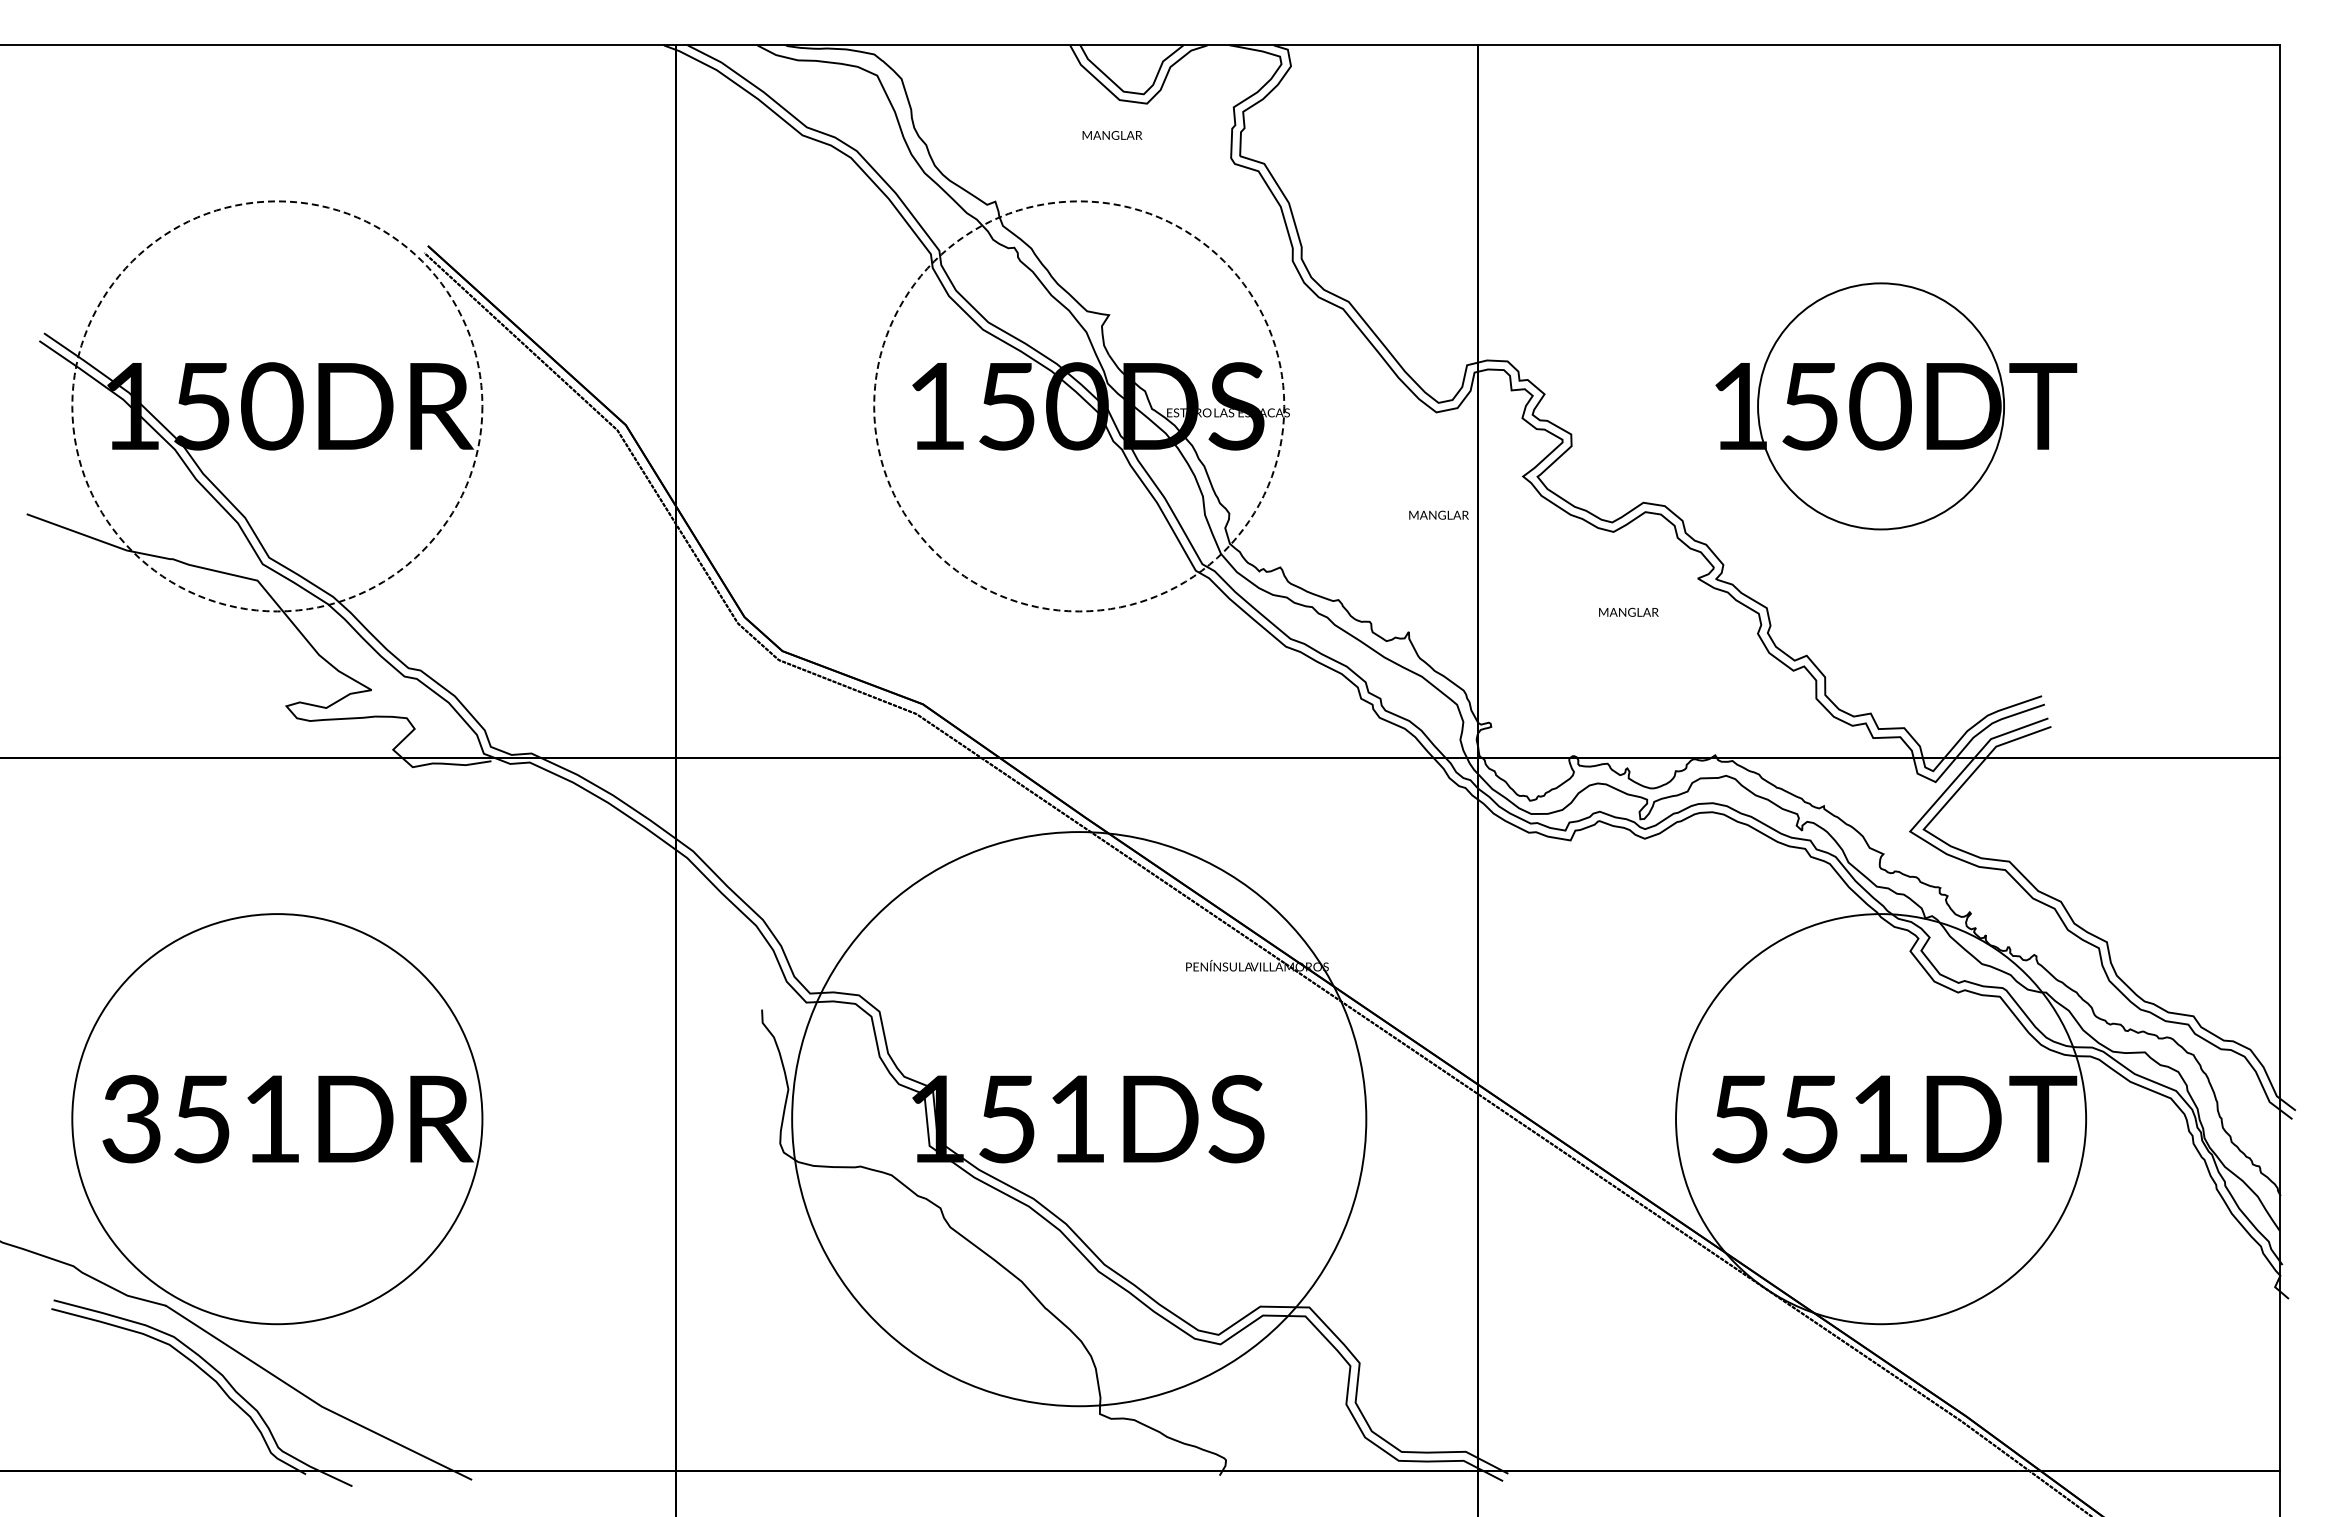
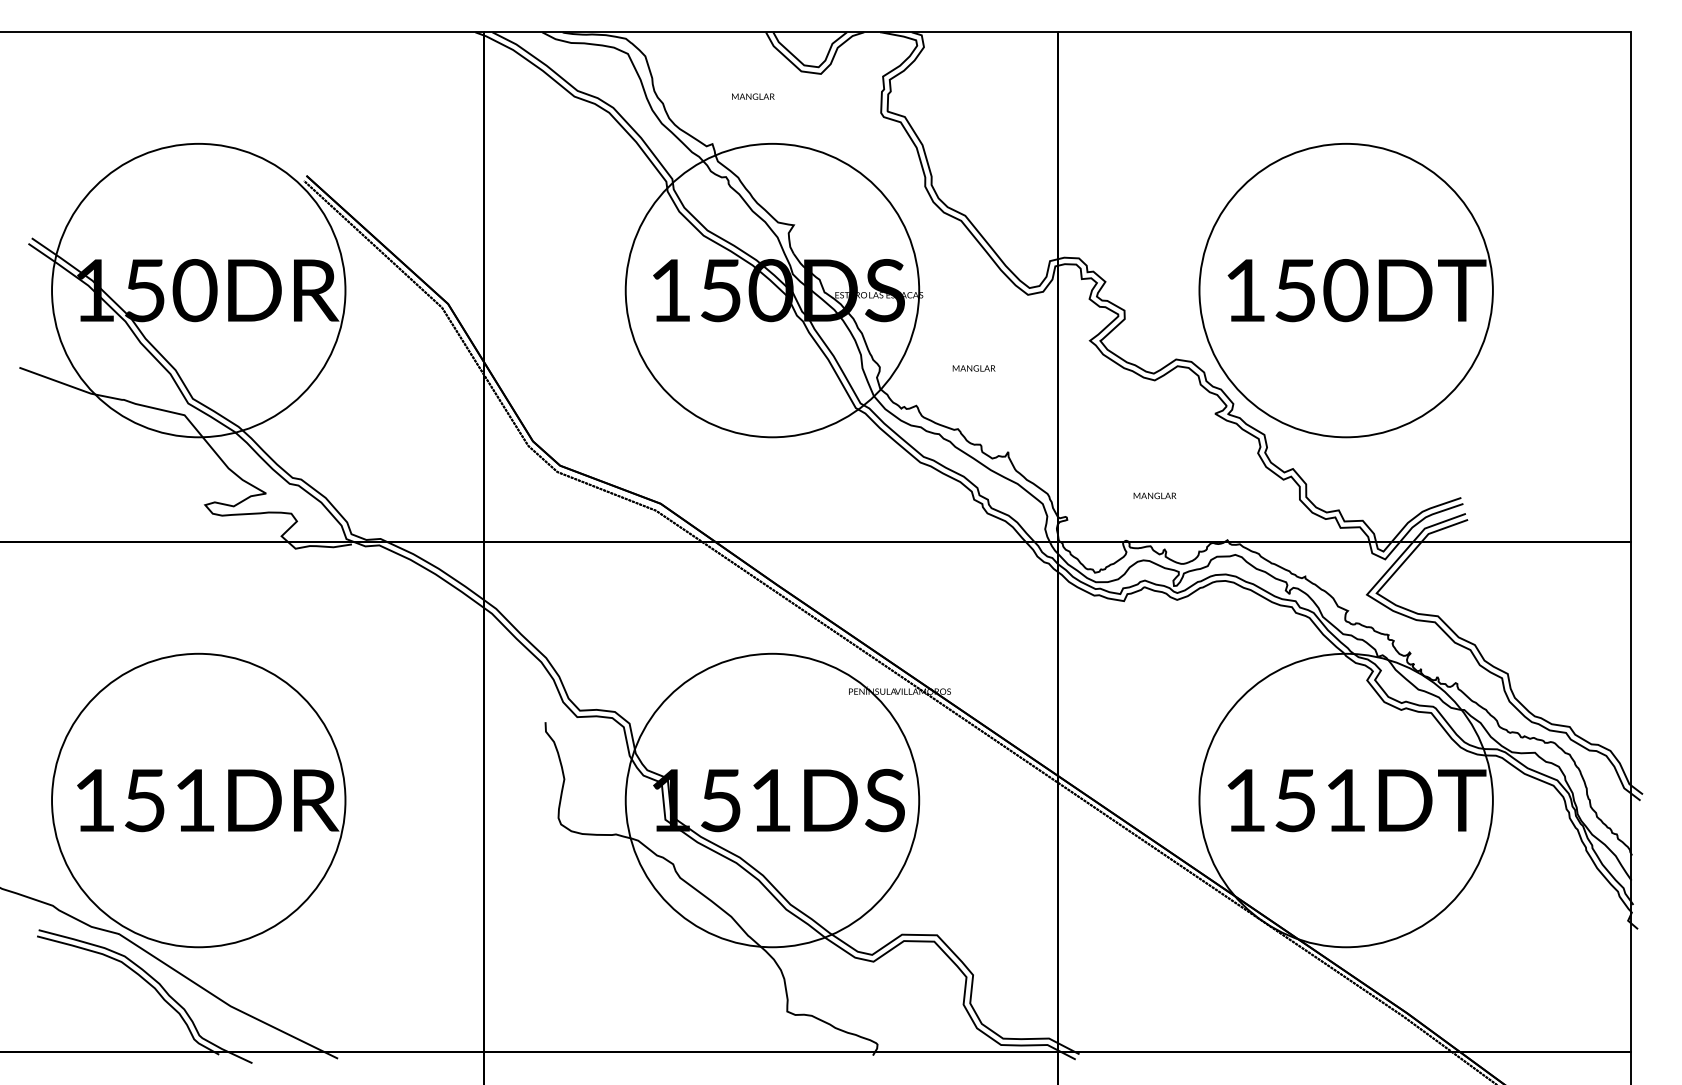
text: (1112, 135) -> (753, 96), moved
circle: (277, 406) -> (198, 290), dashed -> solid
circle: (1079, 406) -> (772, 290), dashed -> solid
circle: (1881, 406) -> (1346, 290), size x1.67
text: (1438, 514) -> (973, 367), moved
text: (1628, 611) -> (1154, 495), moved
text: (131, 1118) -> (94, 800), 351DR -> 151DR
circle: (1079, 1119) -> (772, 800), size x0.71
text: (1739, 1119) -> (1244, 800), 551DT -> 151DT

